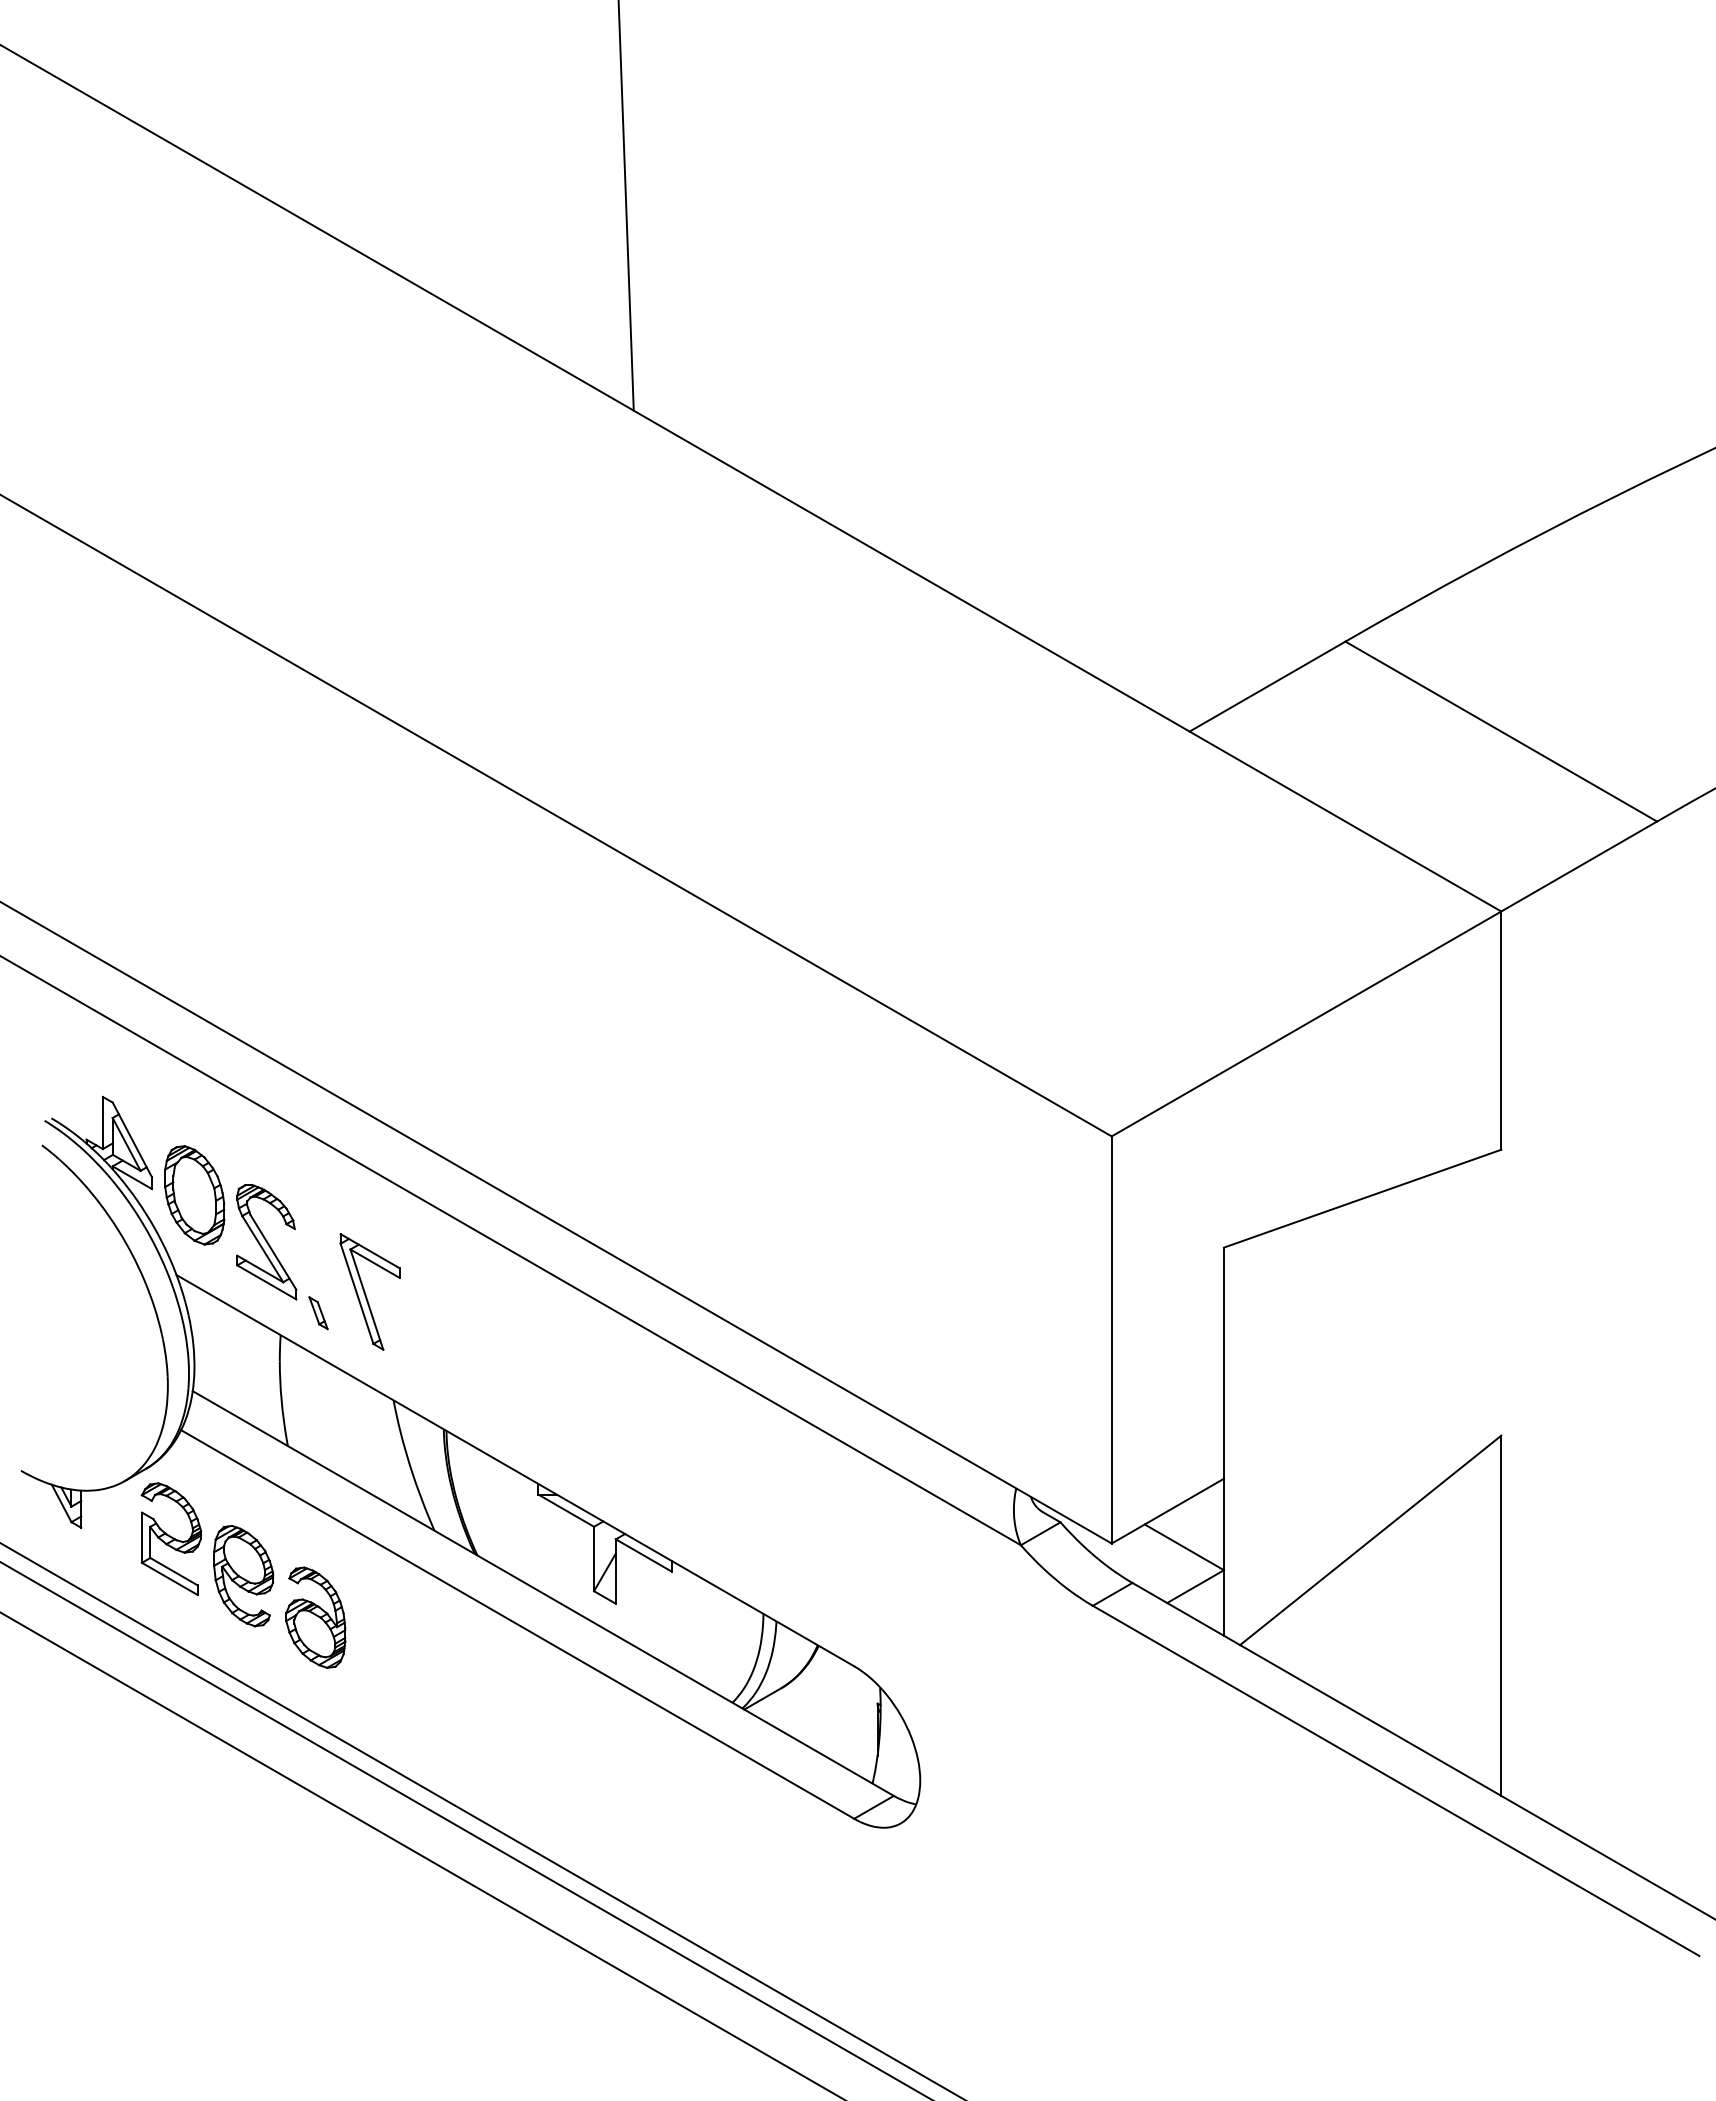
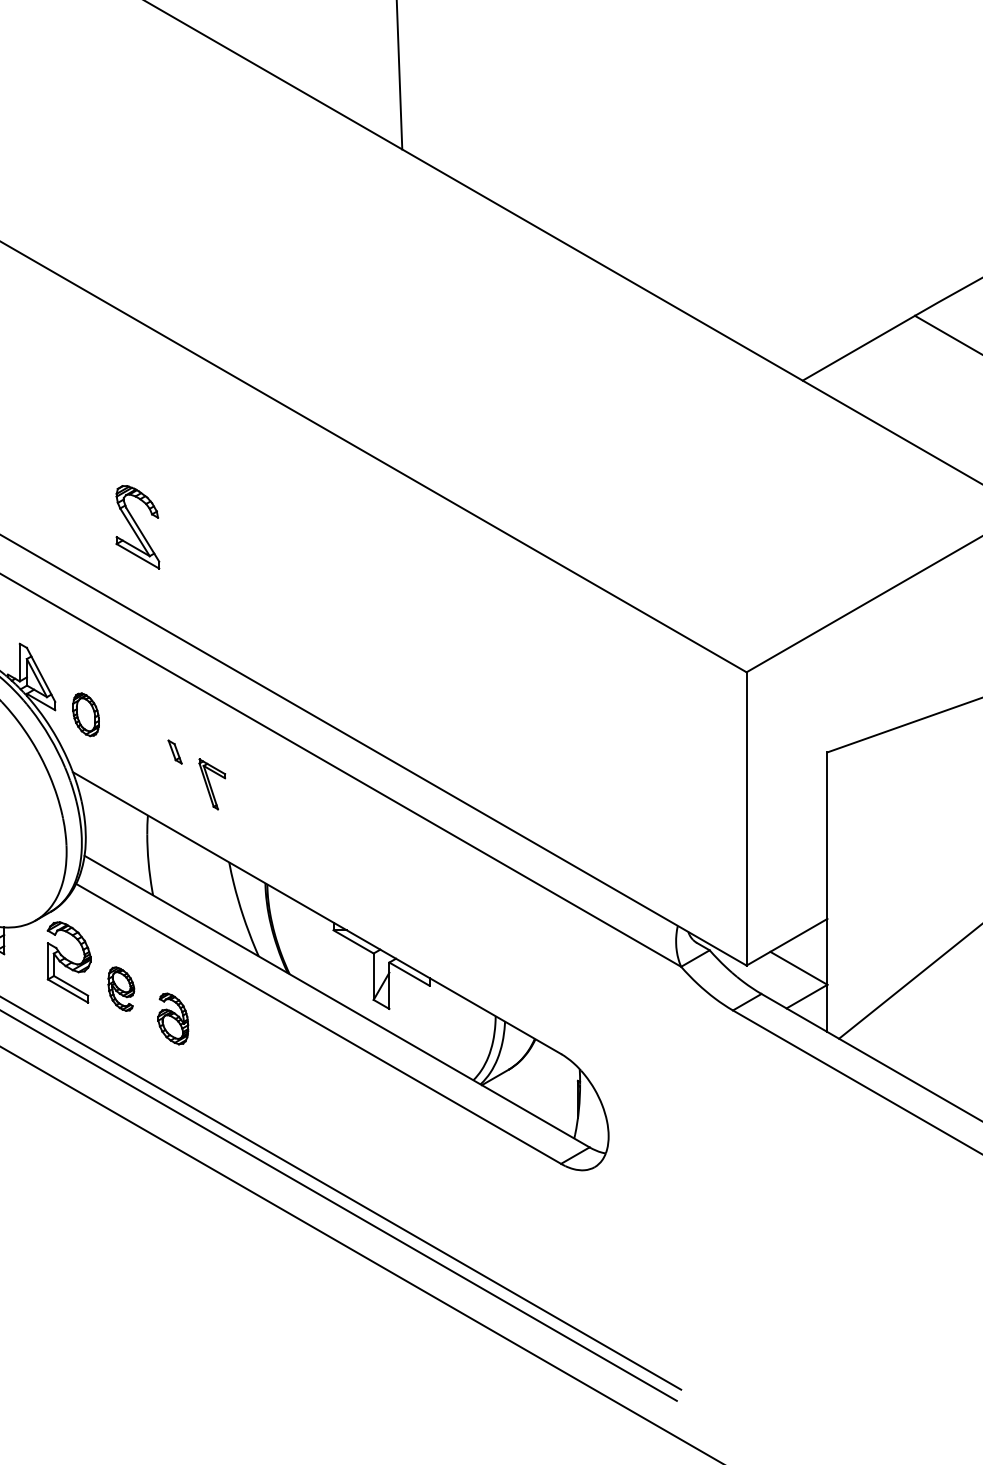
part: (194, 1195) -> (85, 714), size x0.6
part: (266, 1242) -> (137, 527), moved
part: (369, 1291) -> (211, 784), size x0.6
part: (318, 1313) -> (175, 752), moved
part: (243, 1576) -> (121, 989), size x0.6
part: (315, 1617) -> (172, 1018), size x0.7

